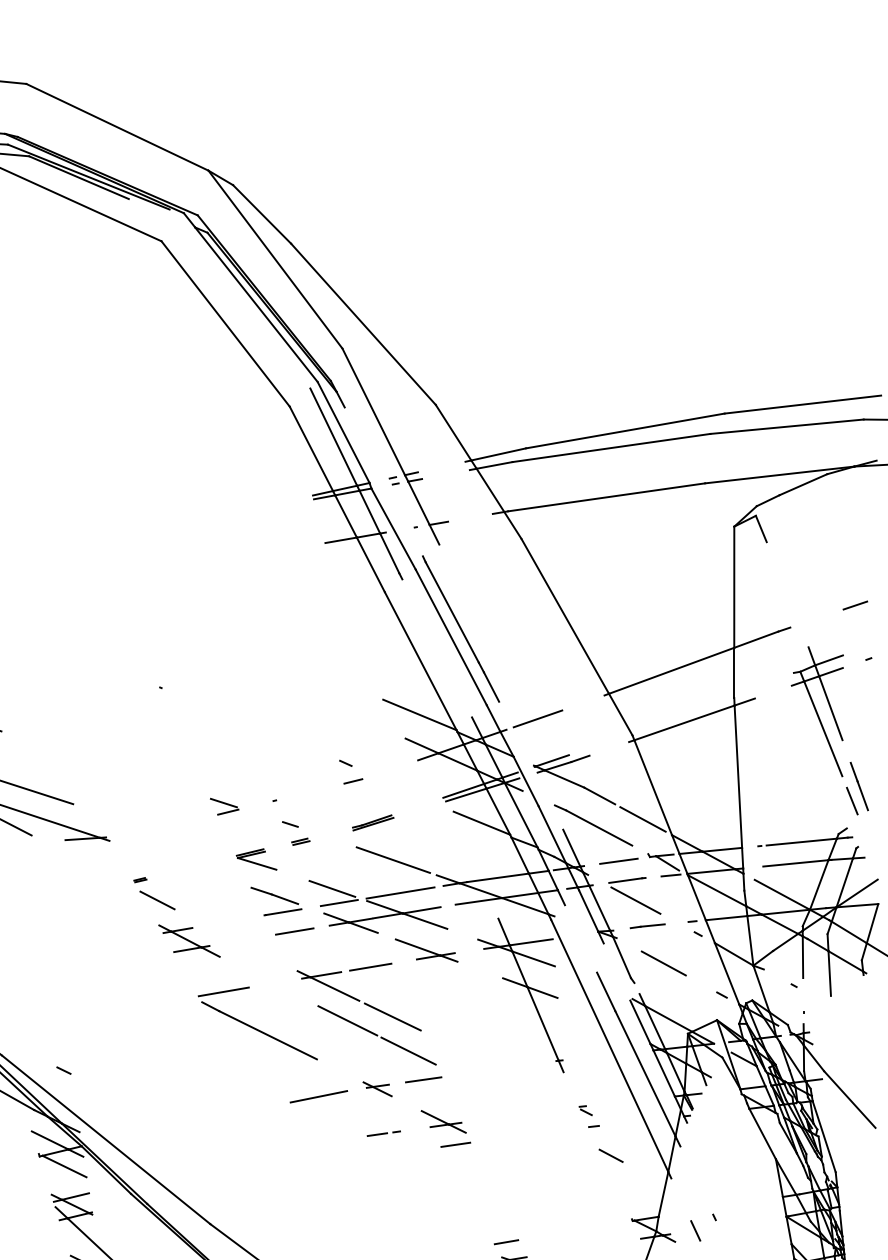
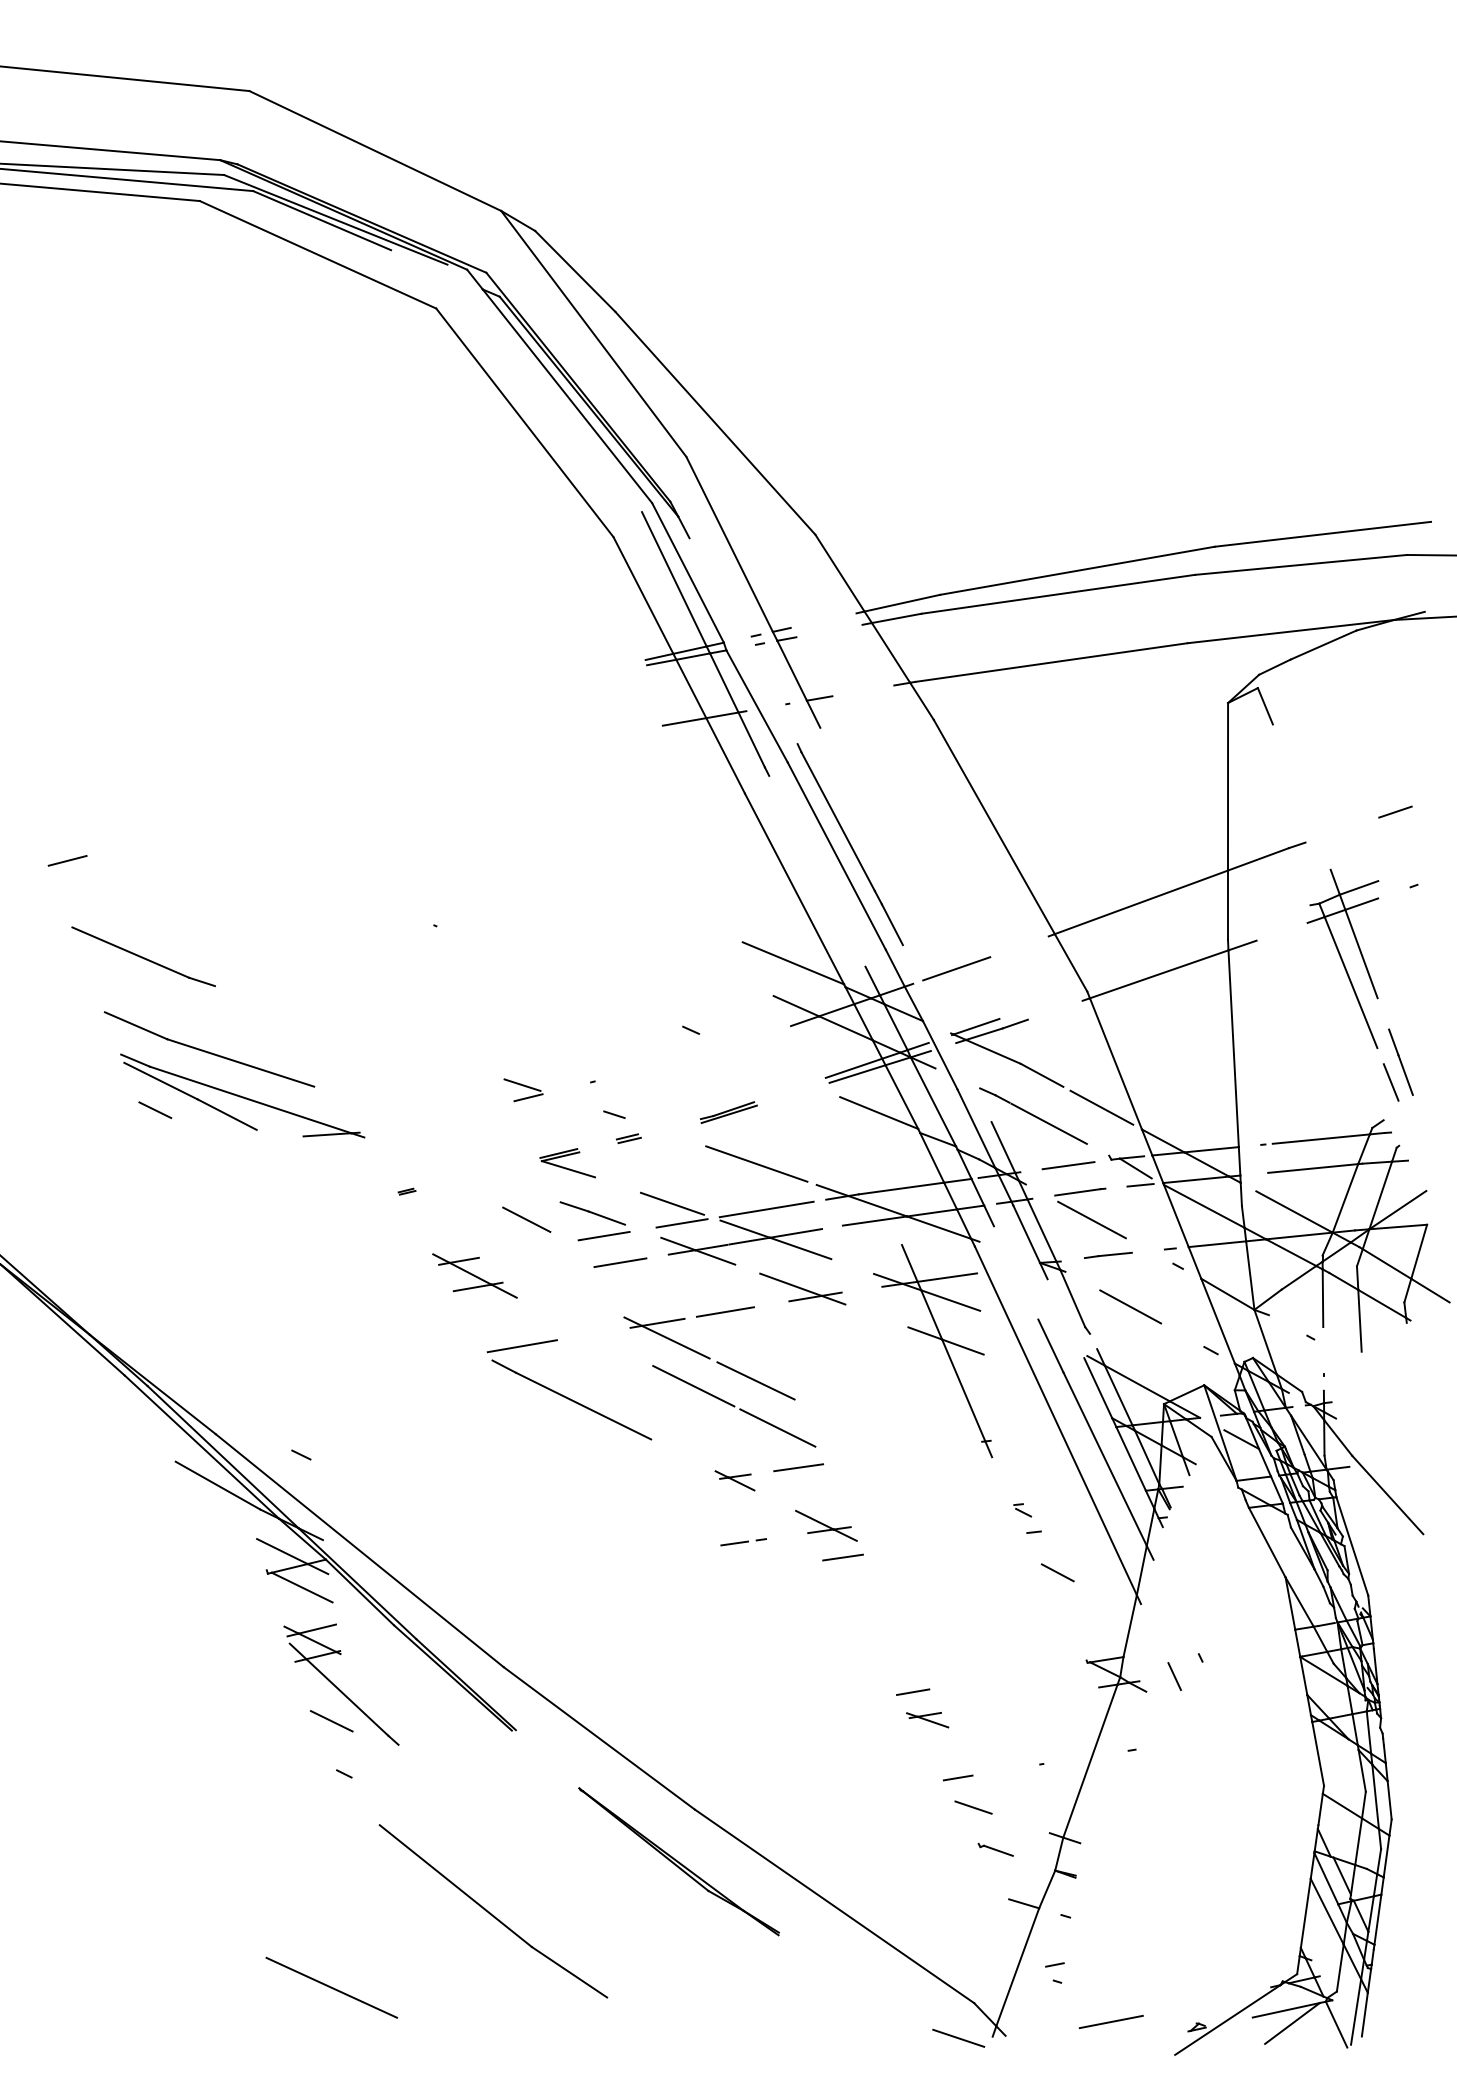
line: (353, 781) -> (701, 1055), removed
line: (157, 900) -> (526, 1219), moved
line: (318, 1096) -> (653, 1490), removed

